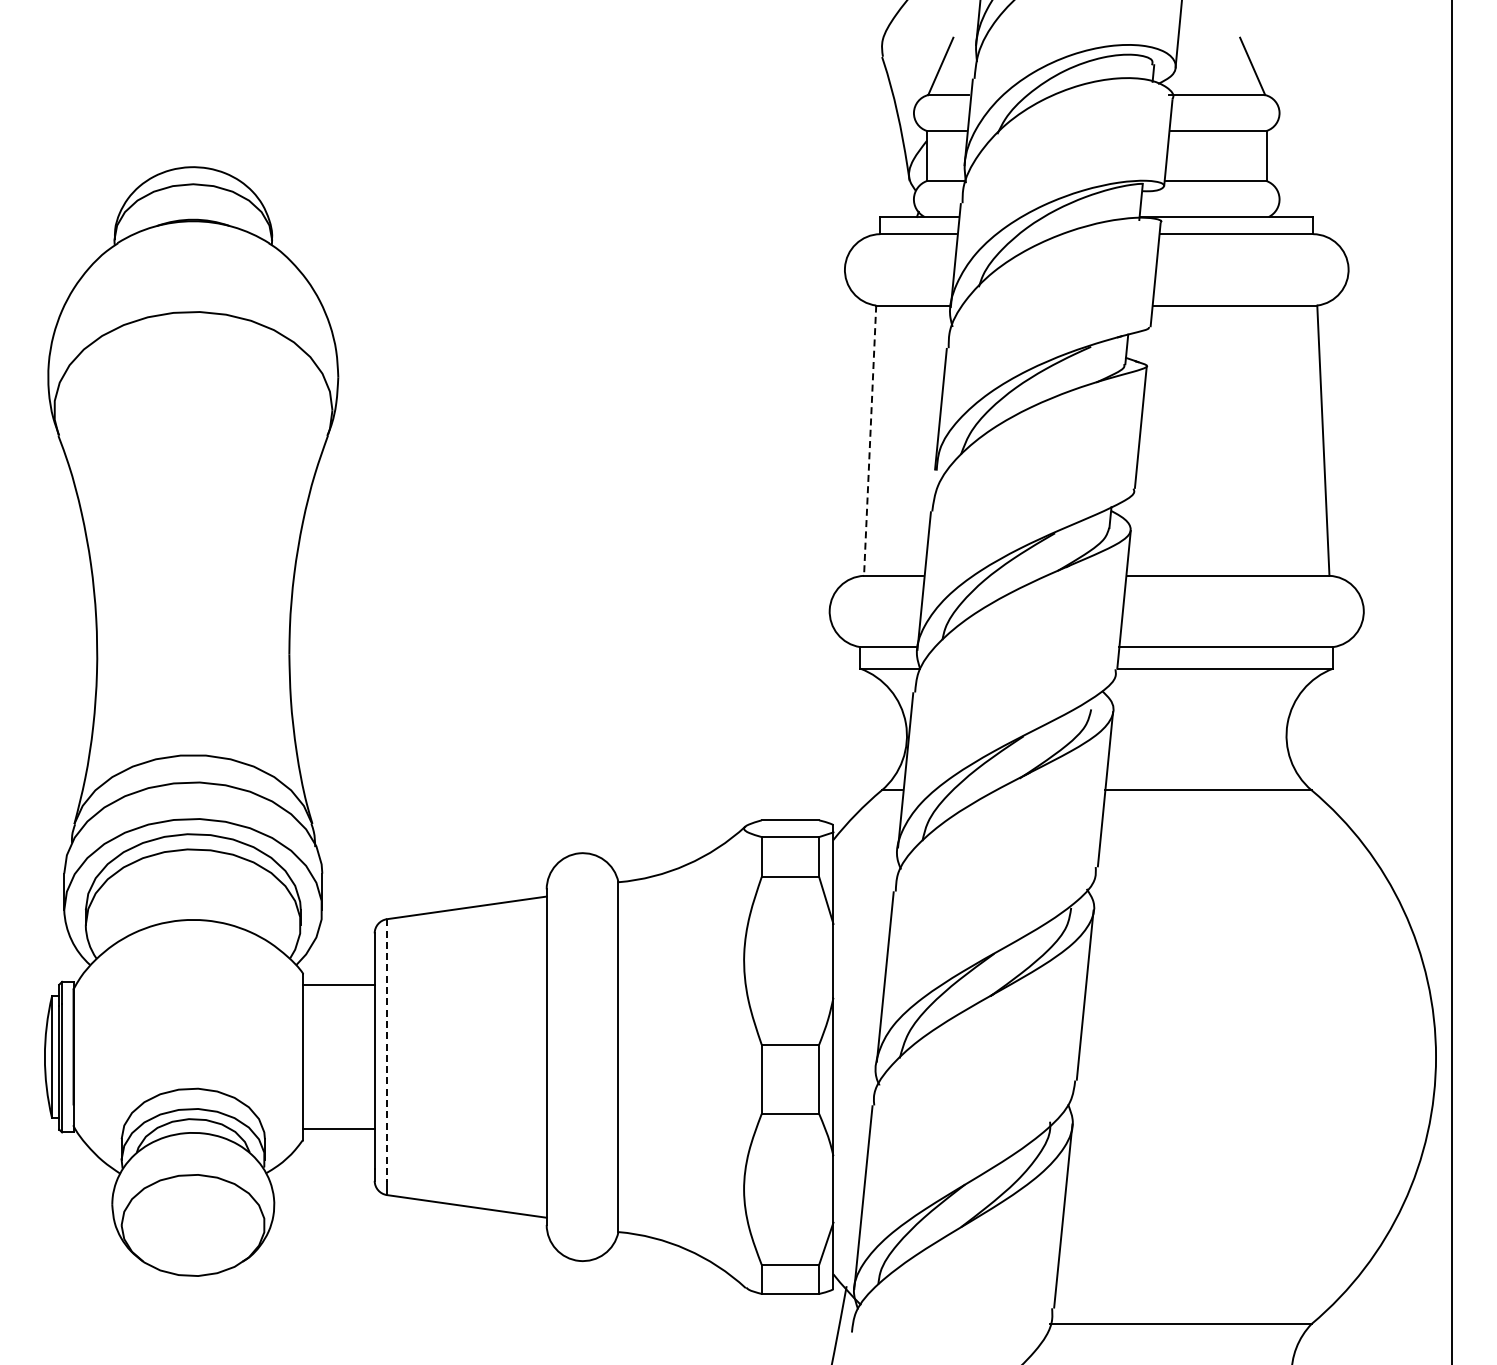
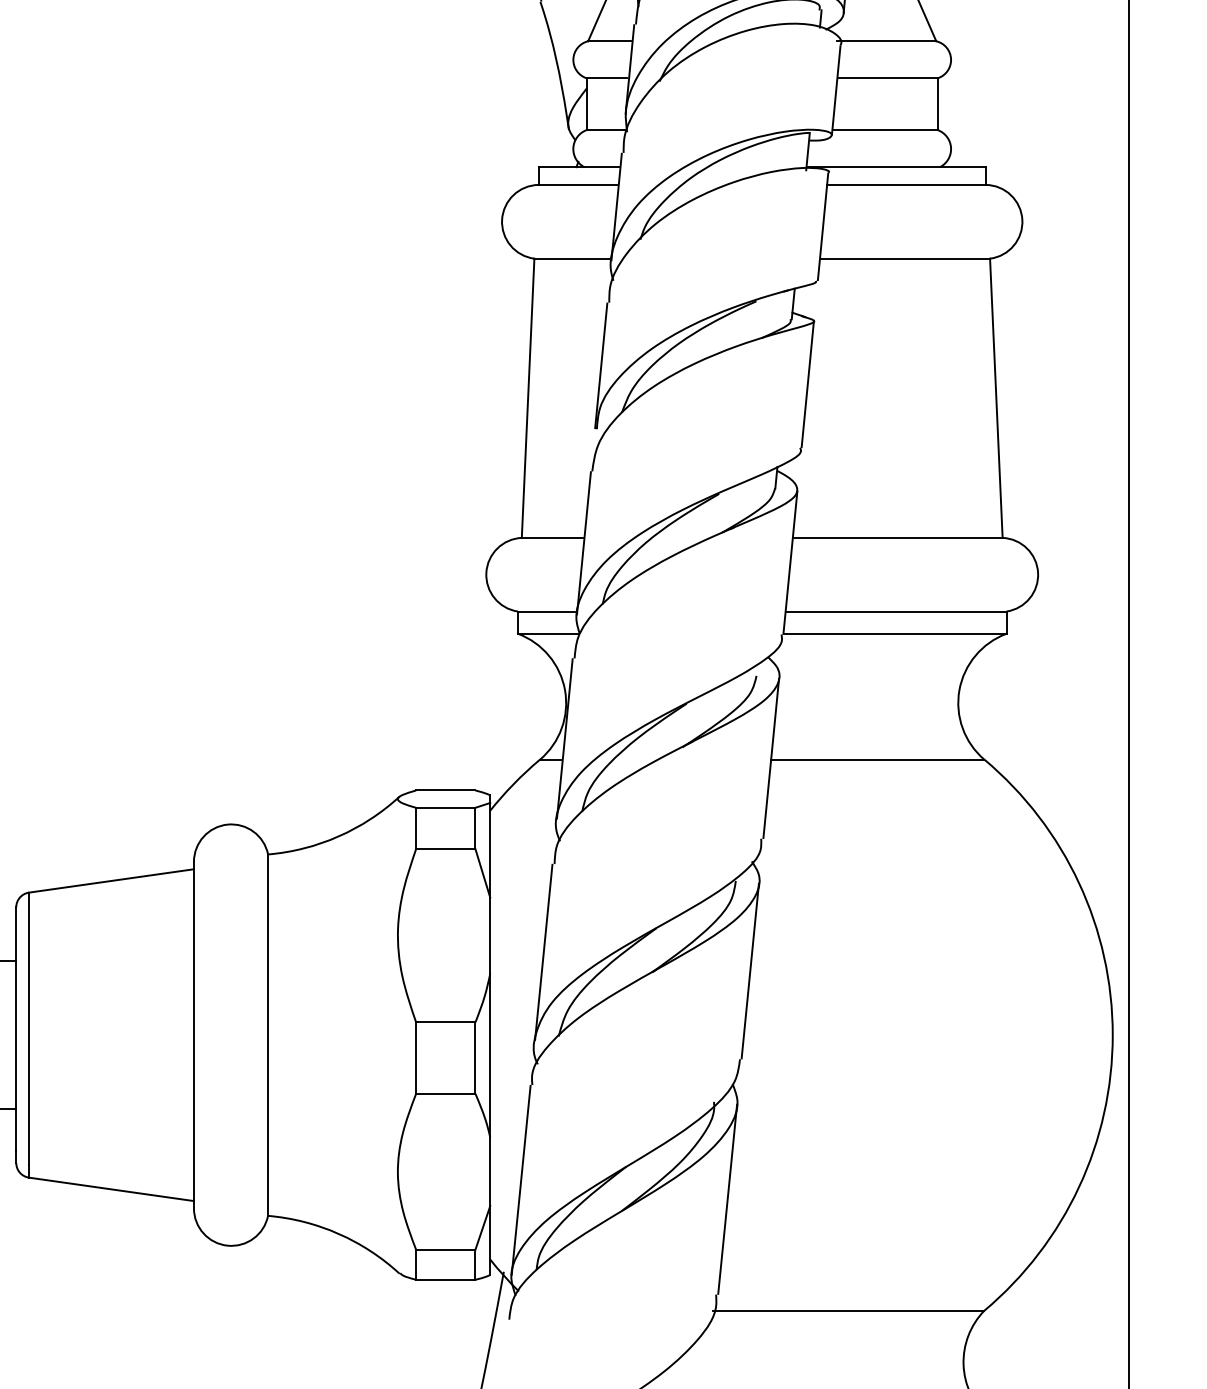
line: (870, 441) -> (528, 399), dashed -> solid
line: (387, 1050) -> (29, 1028), dashed -> solid

